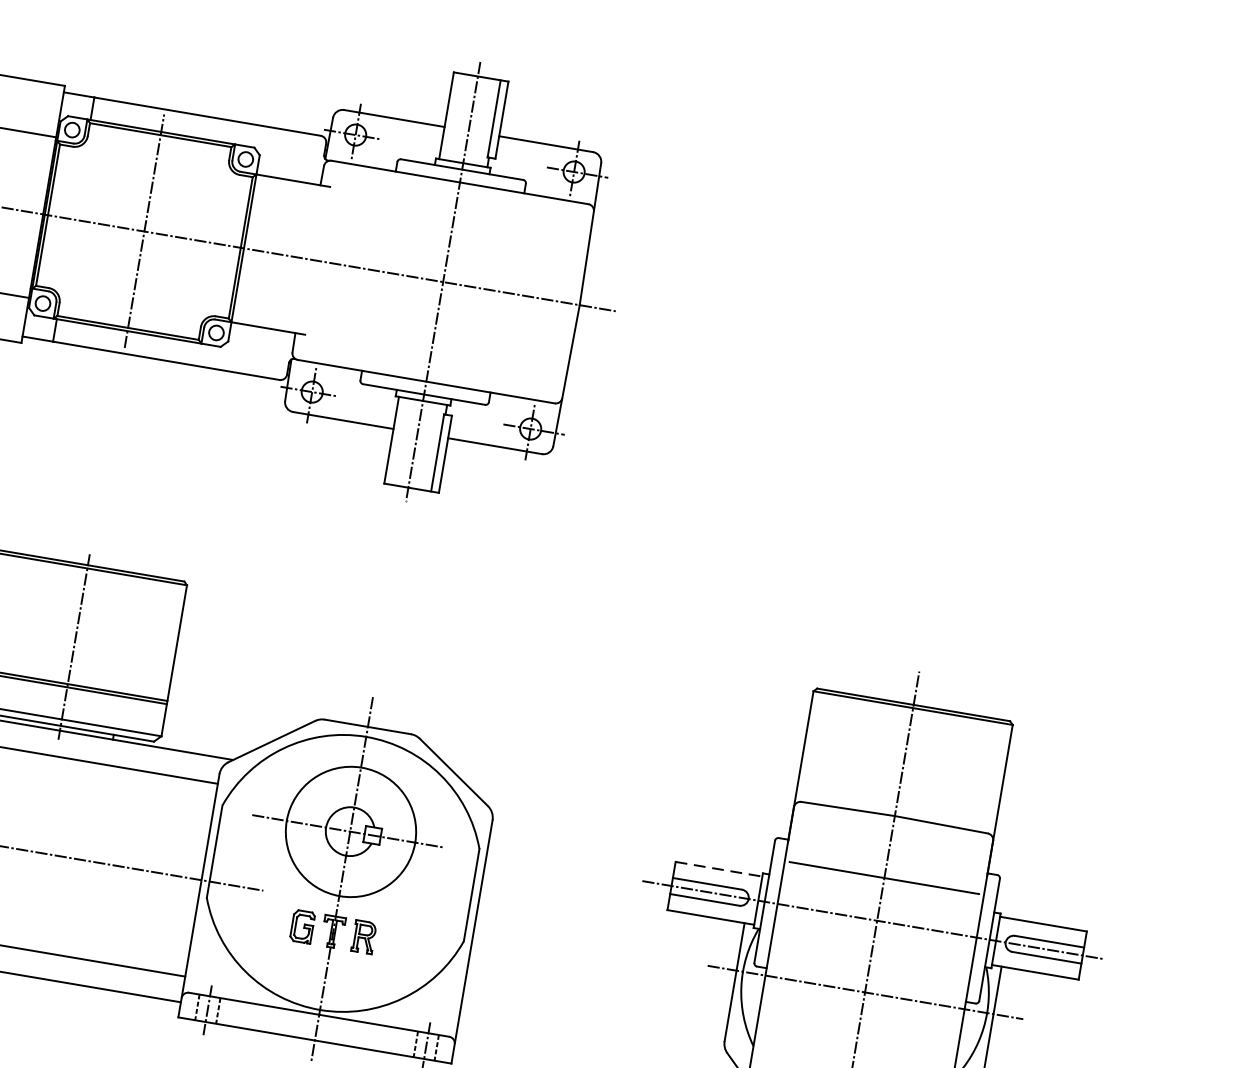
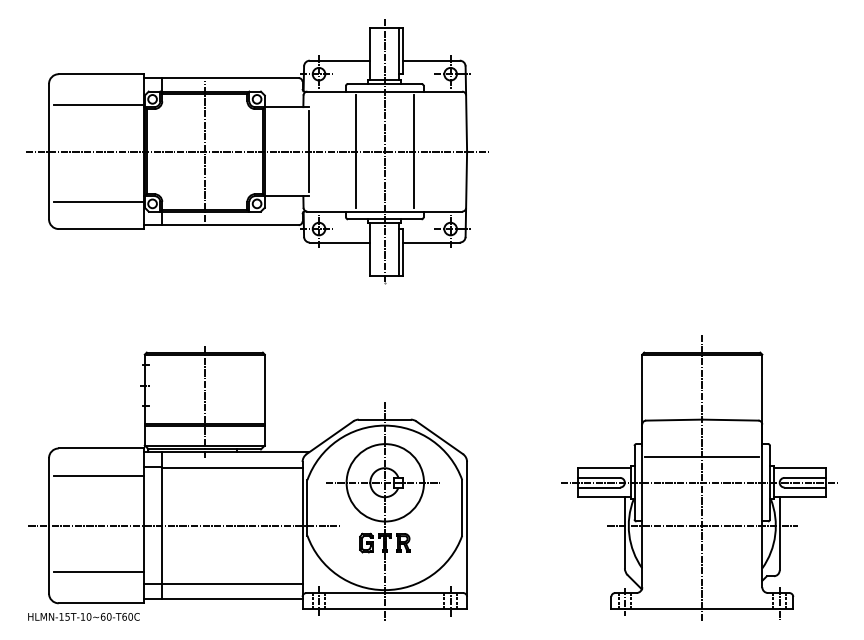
line: (318, 260) -> (309, 151), added
line: (394, 273) -> (355, 151), added
line: (490, 289) -> (413, 151), added
line: (720, 870) -> (605, 468), dashed -> solid

